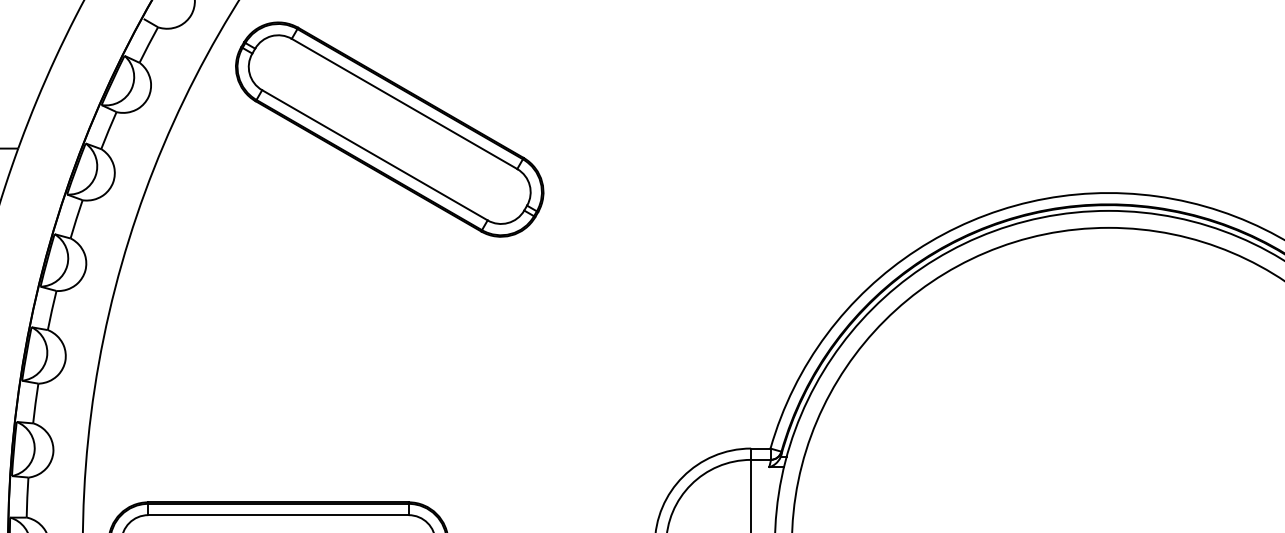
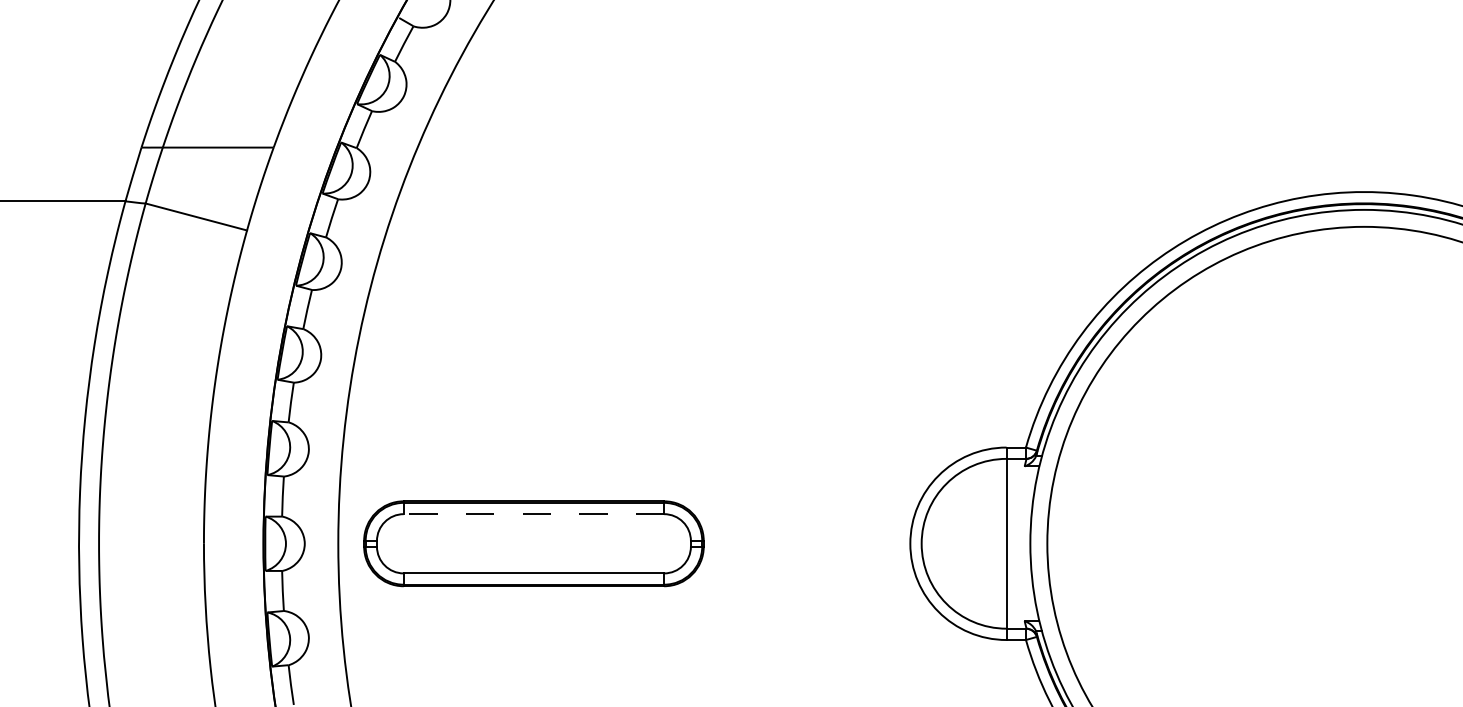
part: (389, 129) -> (644, 128), removed
line: (278, 515) -> (533, 514), solid -> dashed

